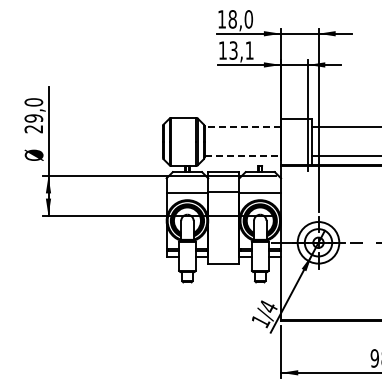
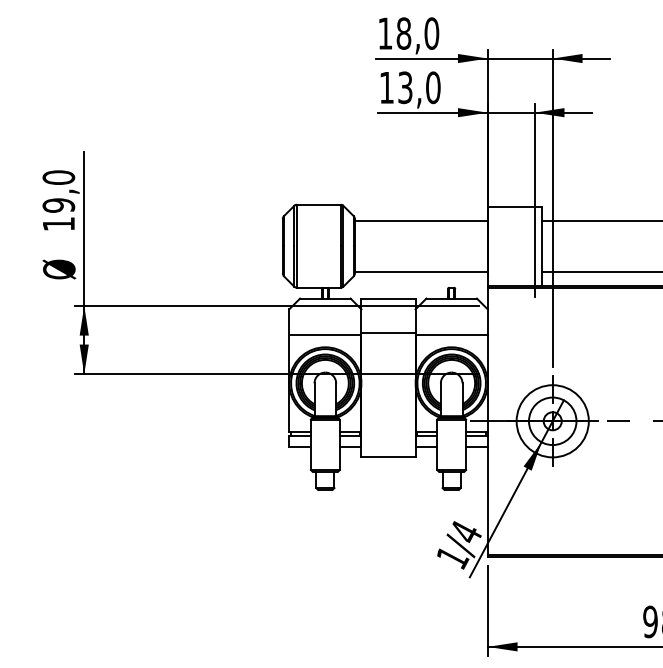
text: (249, 50) -> (433, 87), 13,1 -> 13,0
line: (242, 127) -> (420, 221), dashed -> solid
text: (33, 129) -> (58, 224), 29,0 -> 19,0
line: (243, 156) -> (422, 271), dashed -> solid

